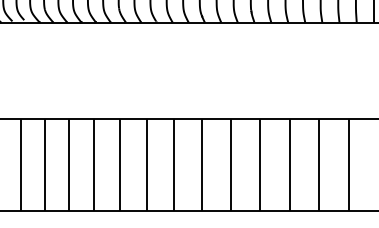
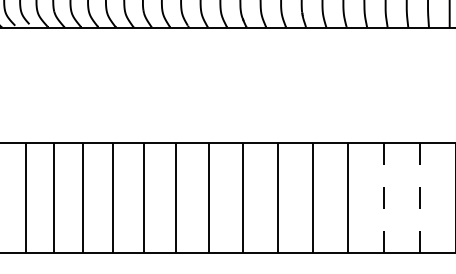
line: (319, 164) -> (384, 197), solid -> dashed
line: (349, 164) -> (420, 197), solid -> dashed

